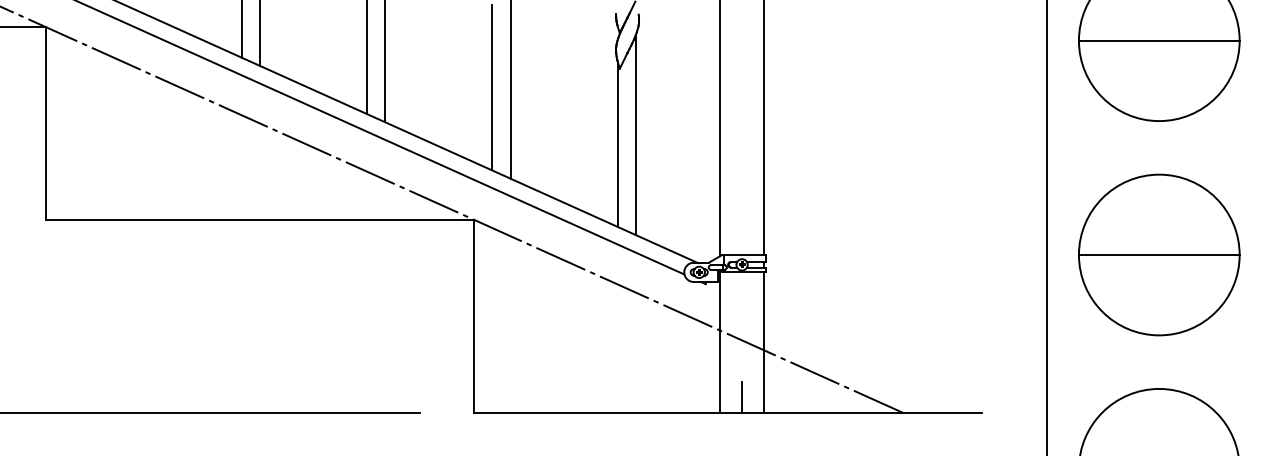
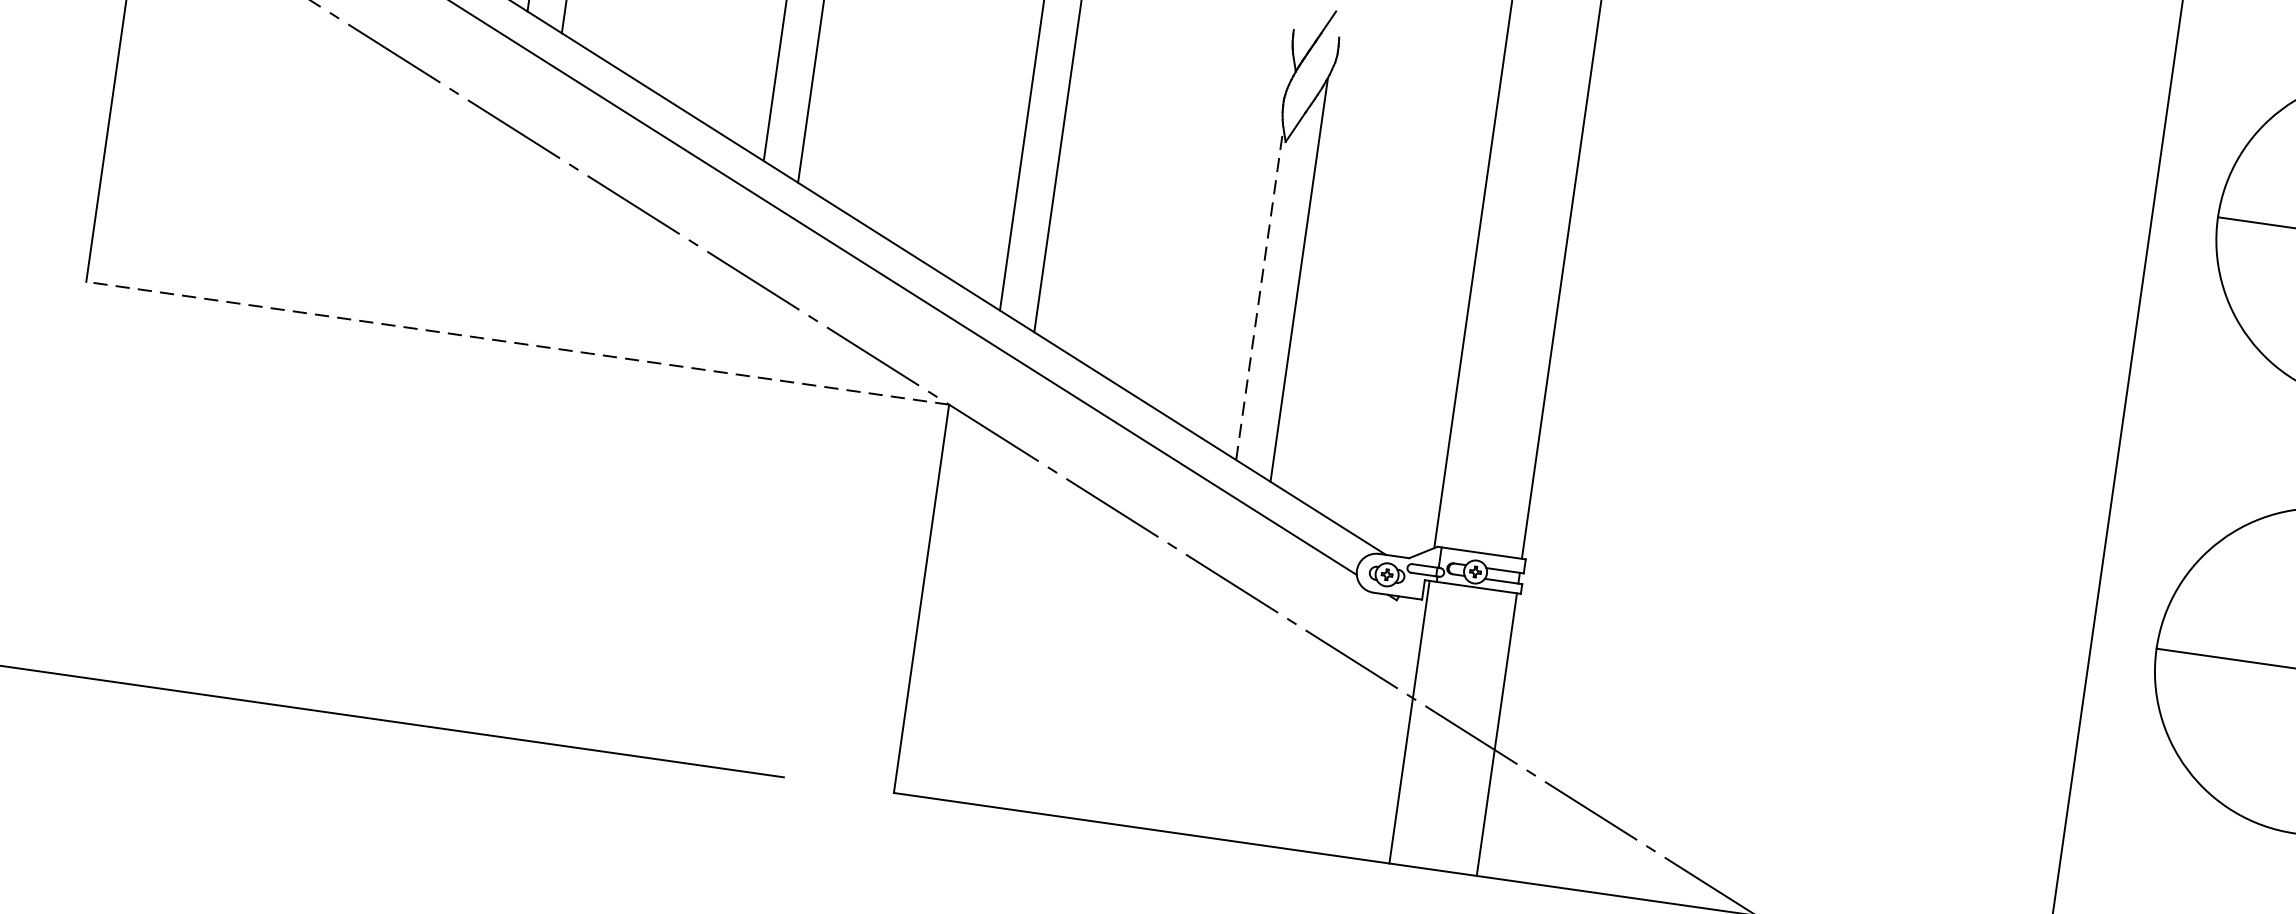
line: (617, 144) -> (1259, 293), solid -> dashed
line: (259, 219) -> (516, 342), solid -> dashed
line: (742, 396) -> (1438, 837), removed

